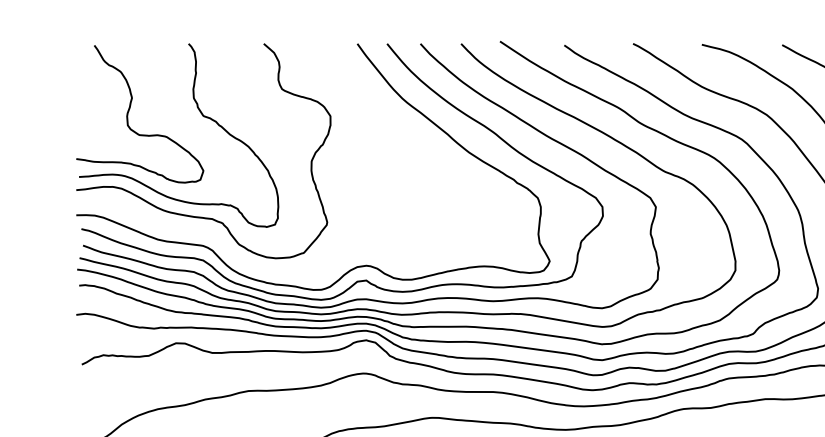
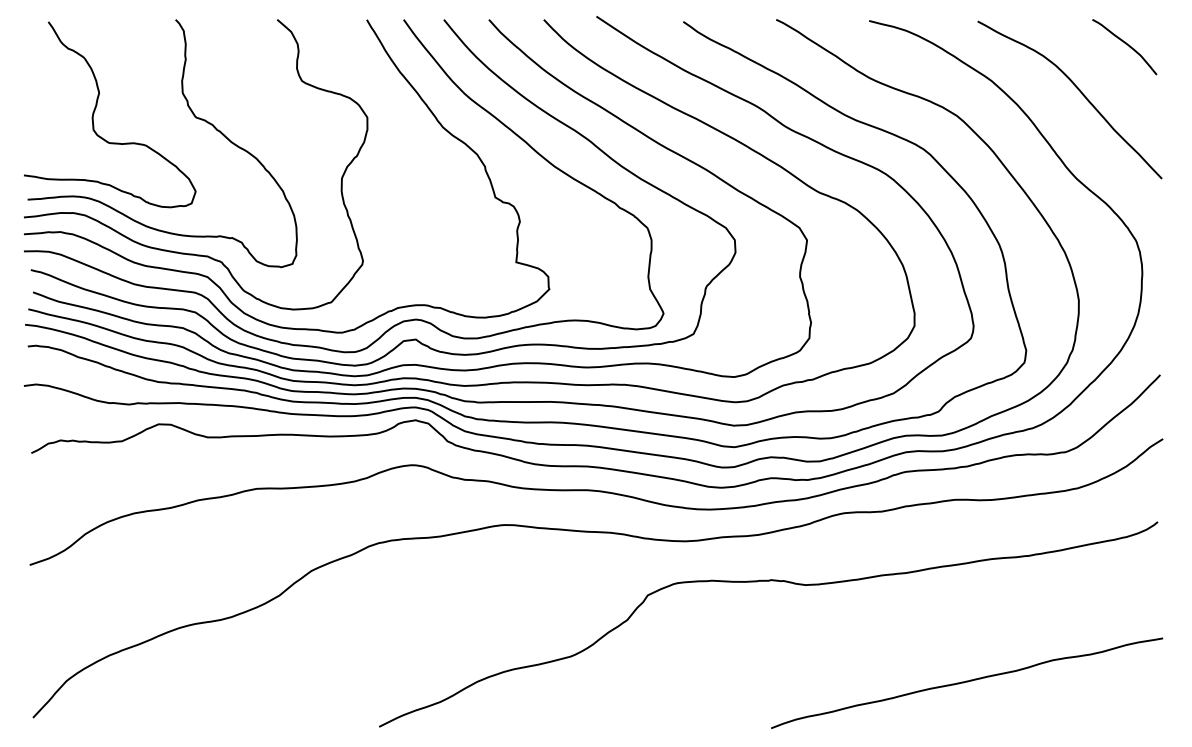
curve: (212, 233) -> (208, 276), added

